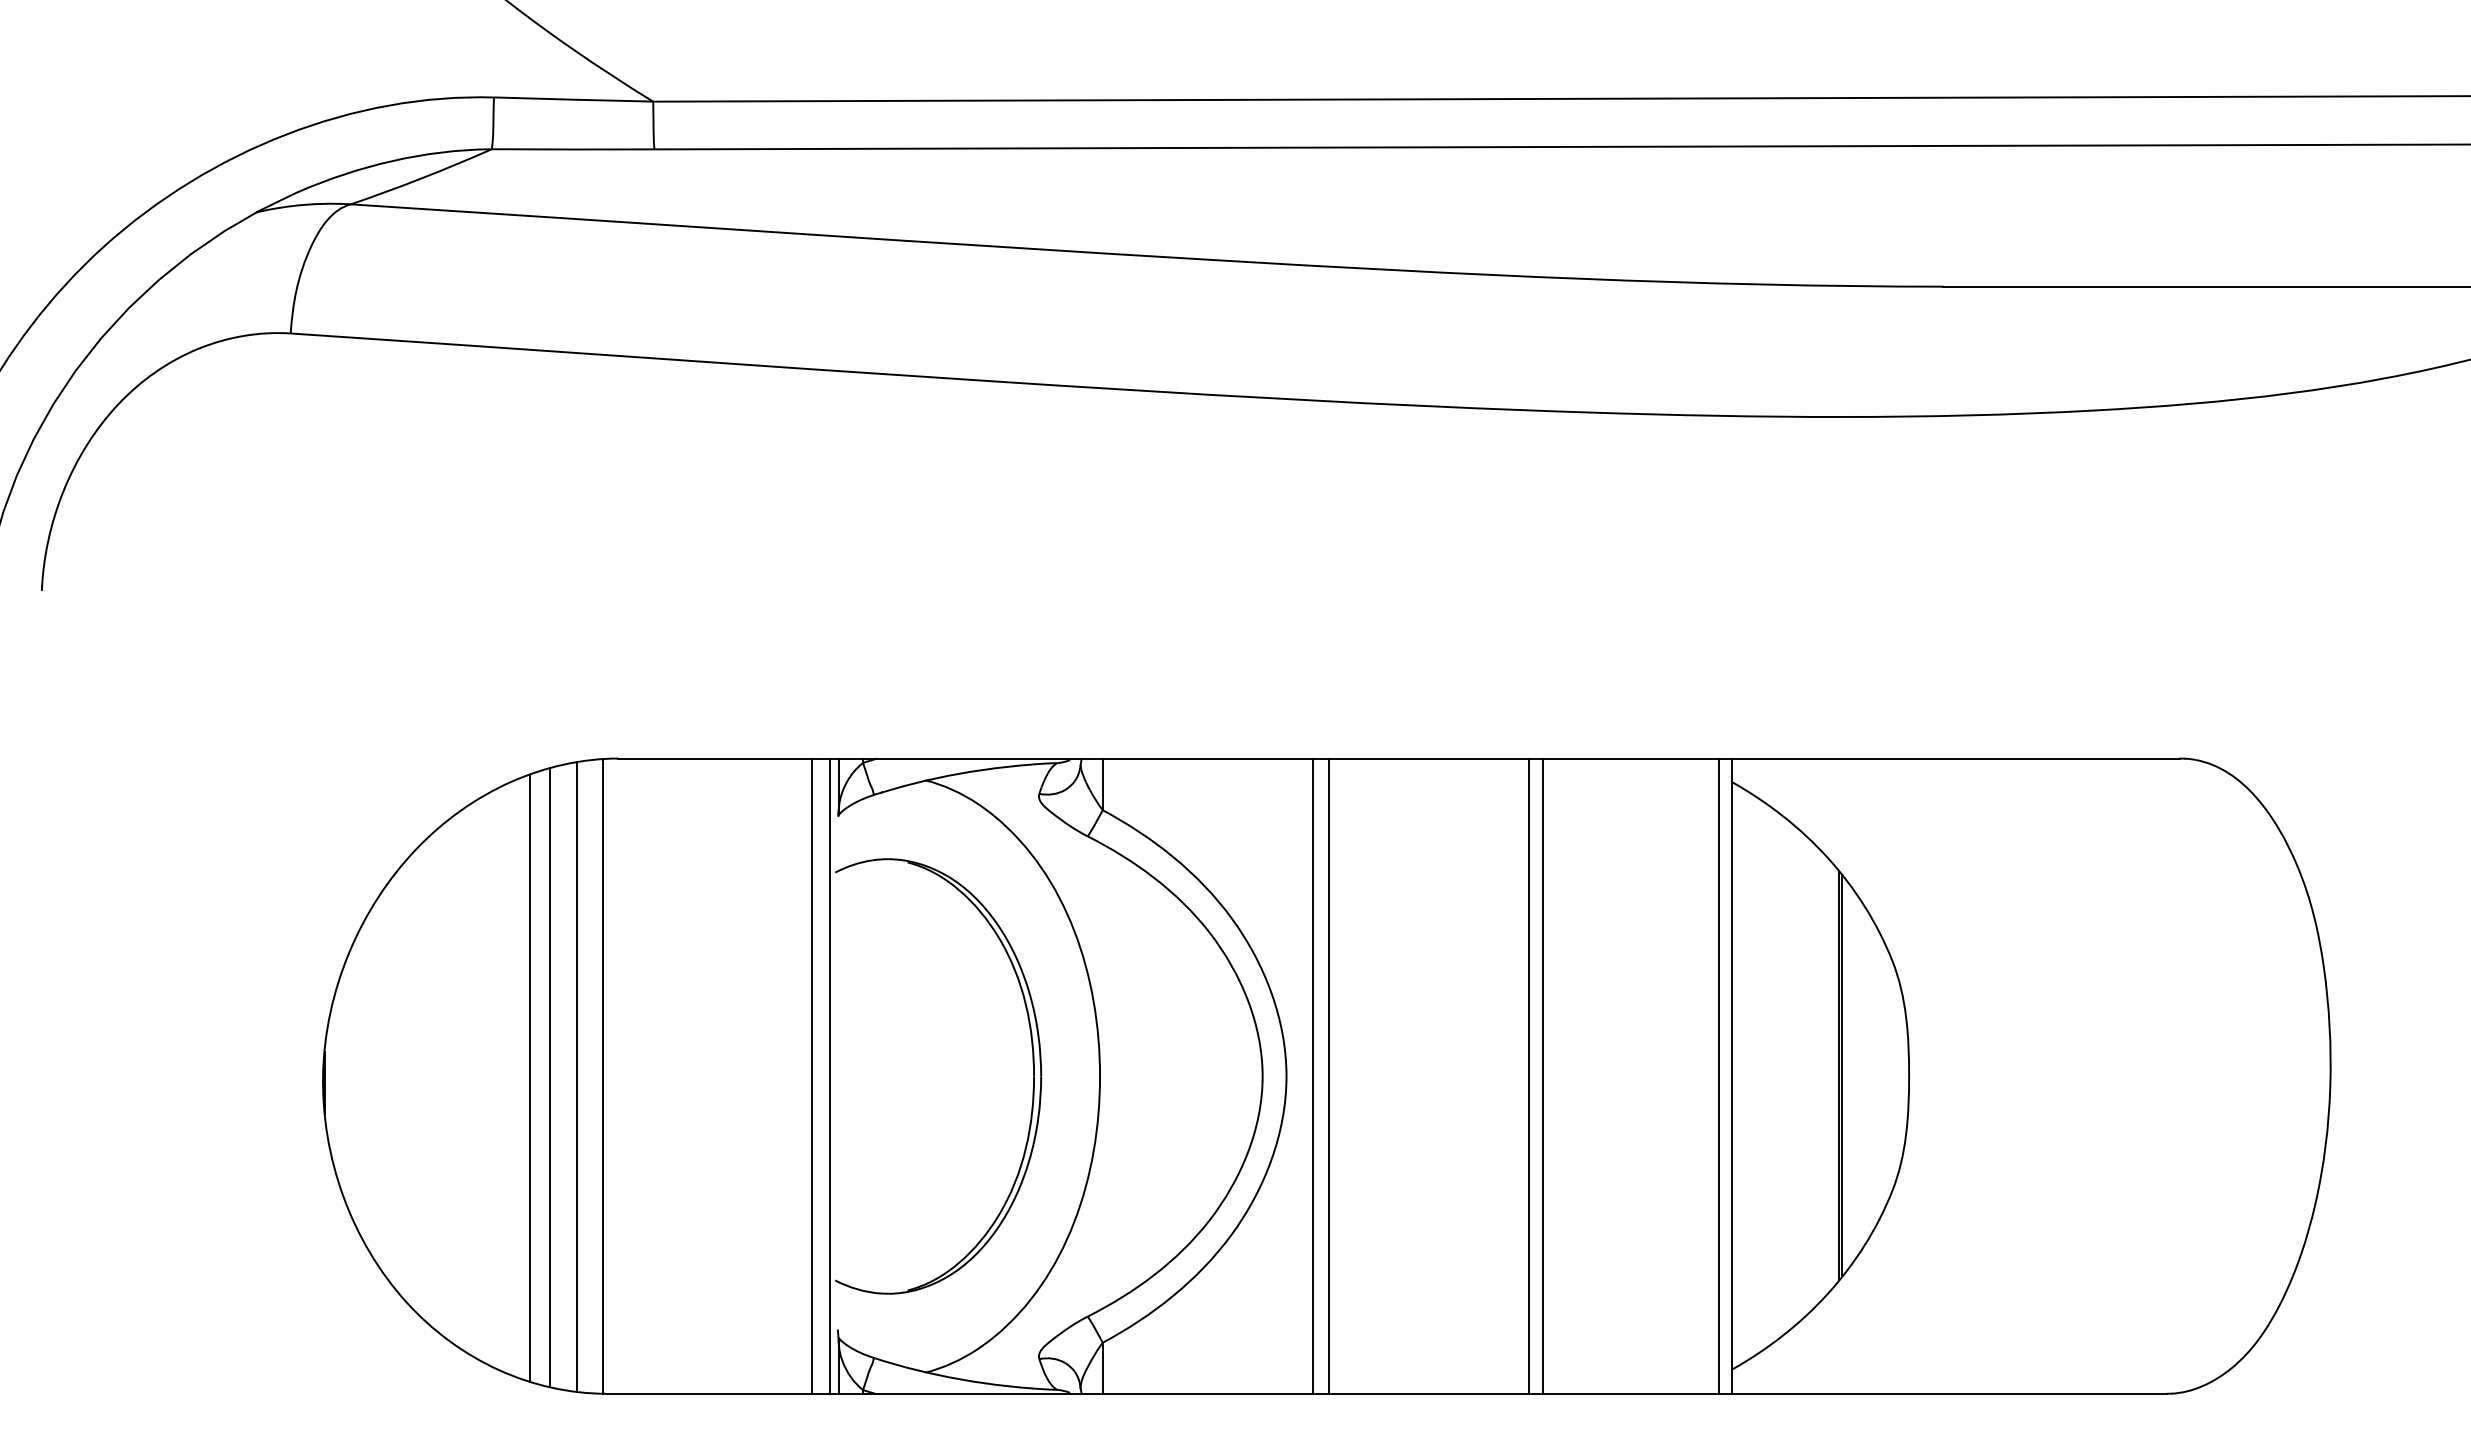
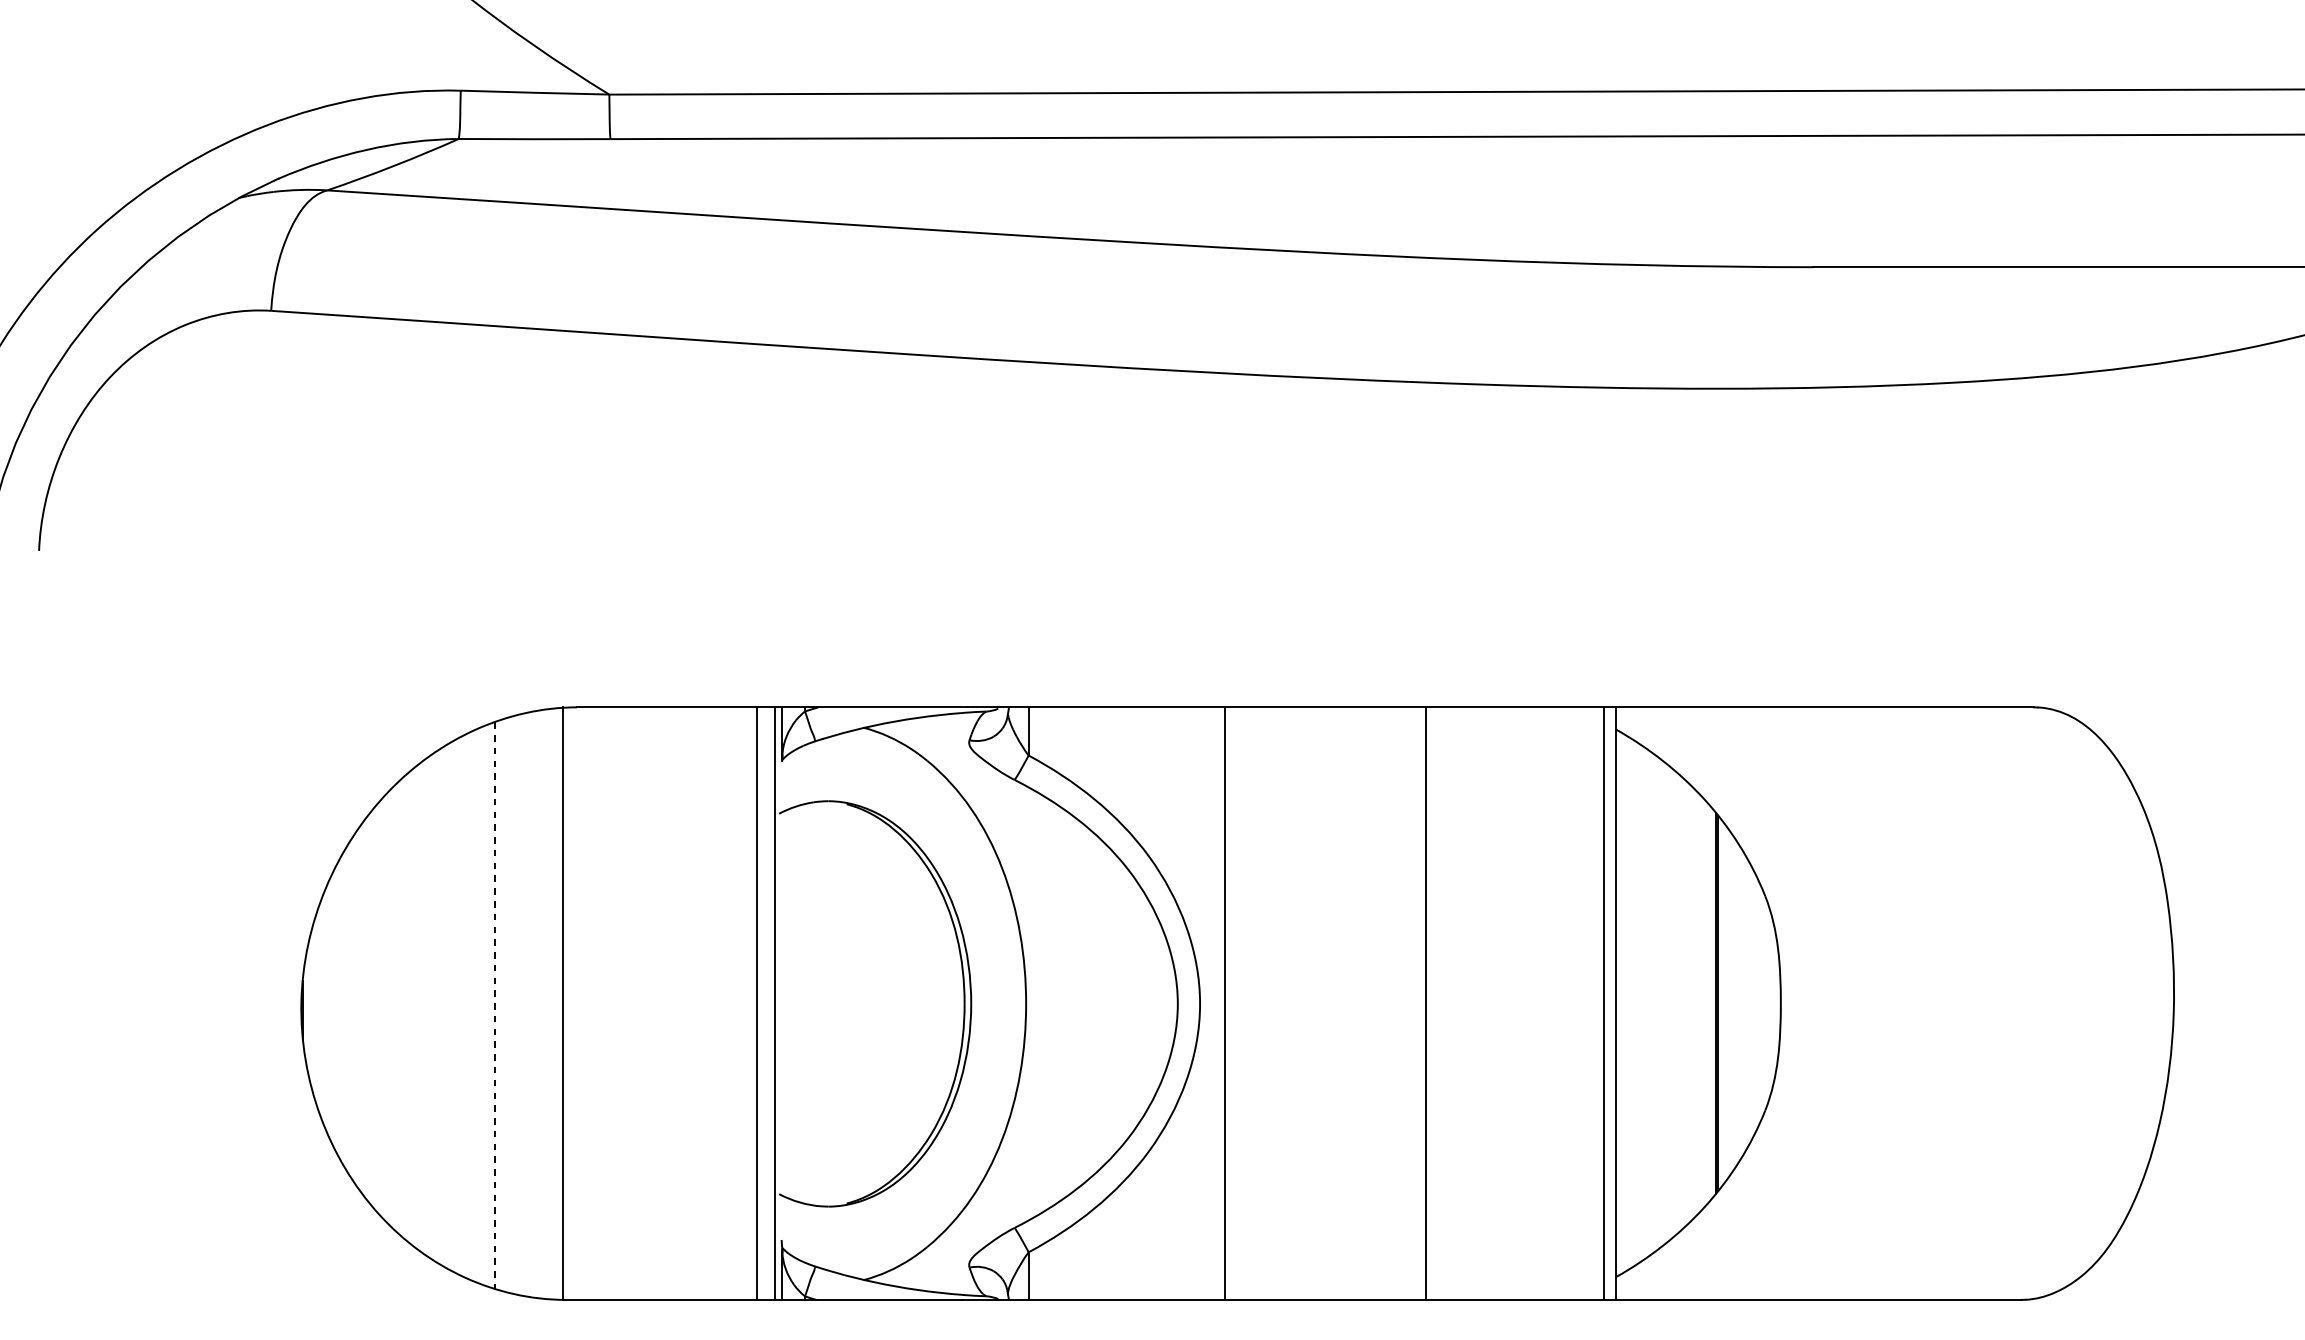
line: (1328, 1075) -> (1239, 1003), removed
line: (1543, 1075) -> (1439, 1003), removed
line: (576, 1076) -> (537, 1003), removed
line: (550, 1077) -> (513, 1004), removed
line: (530, 1078) -> (494, 1005), solid -> dashed

